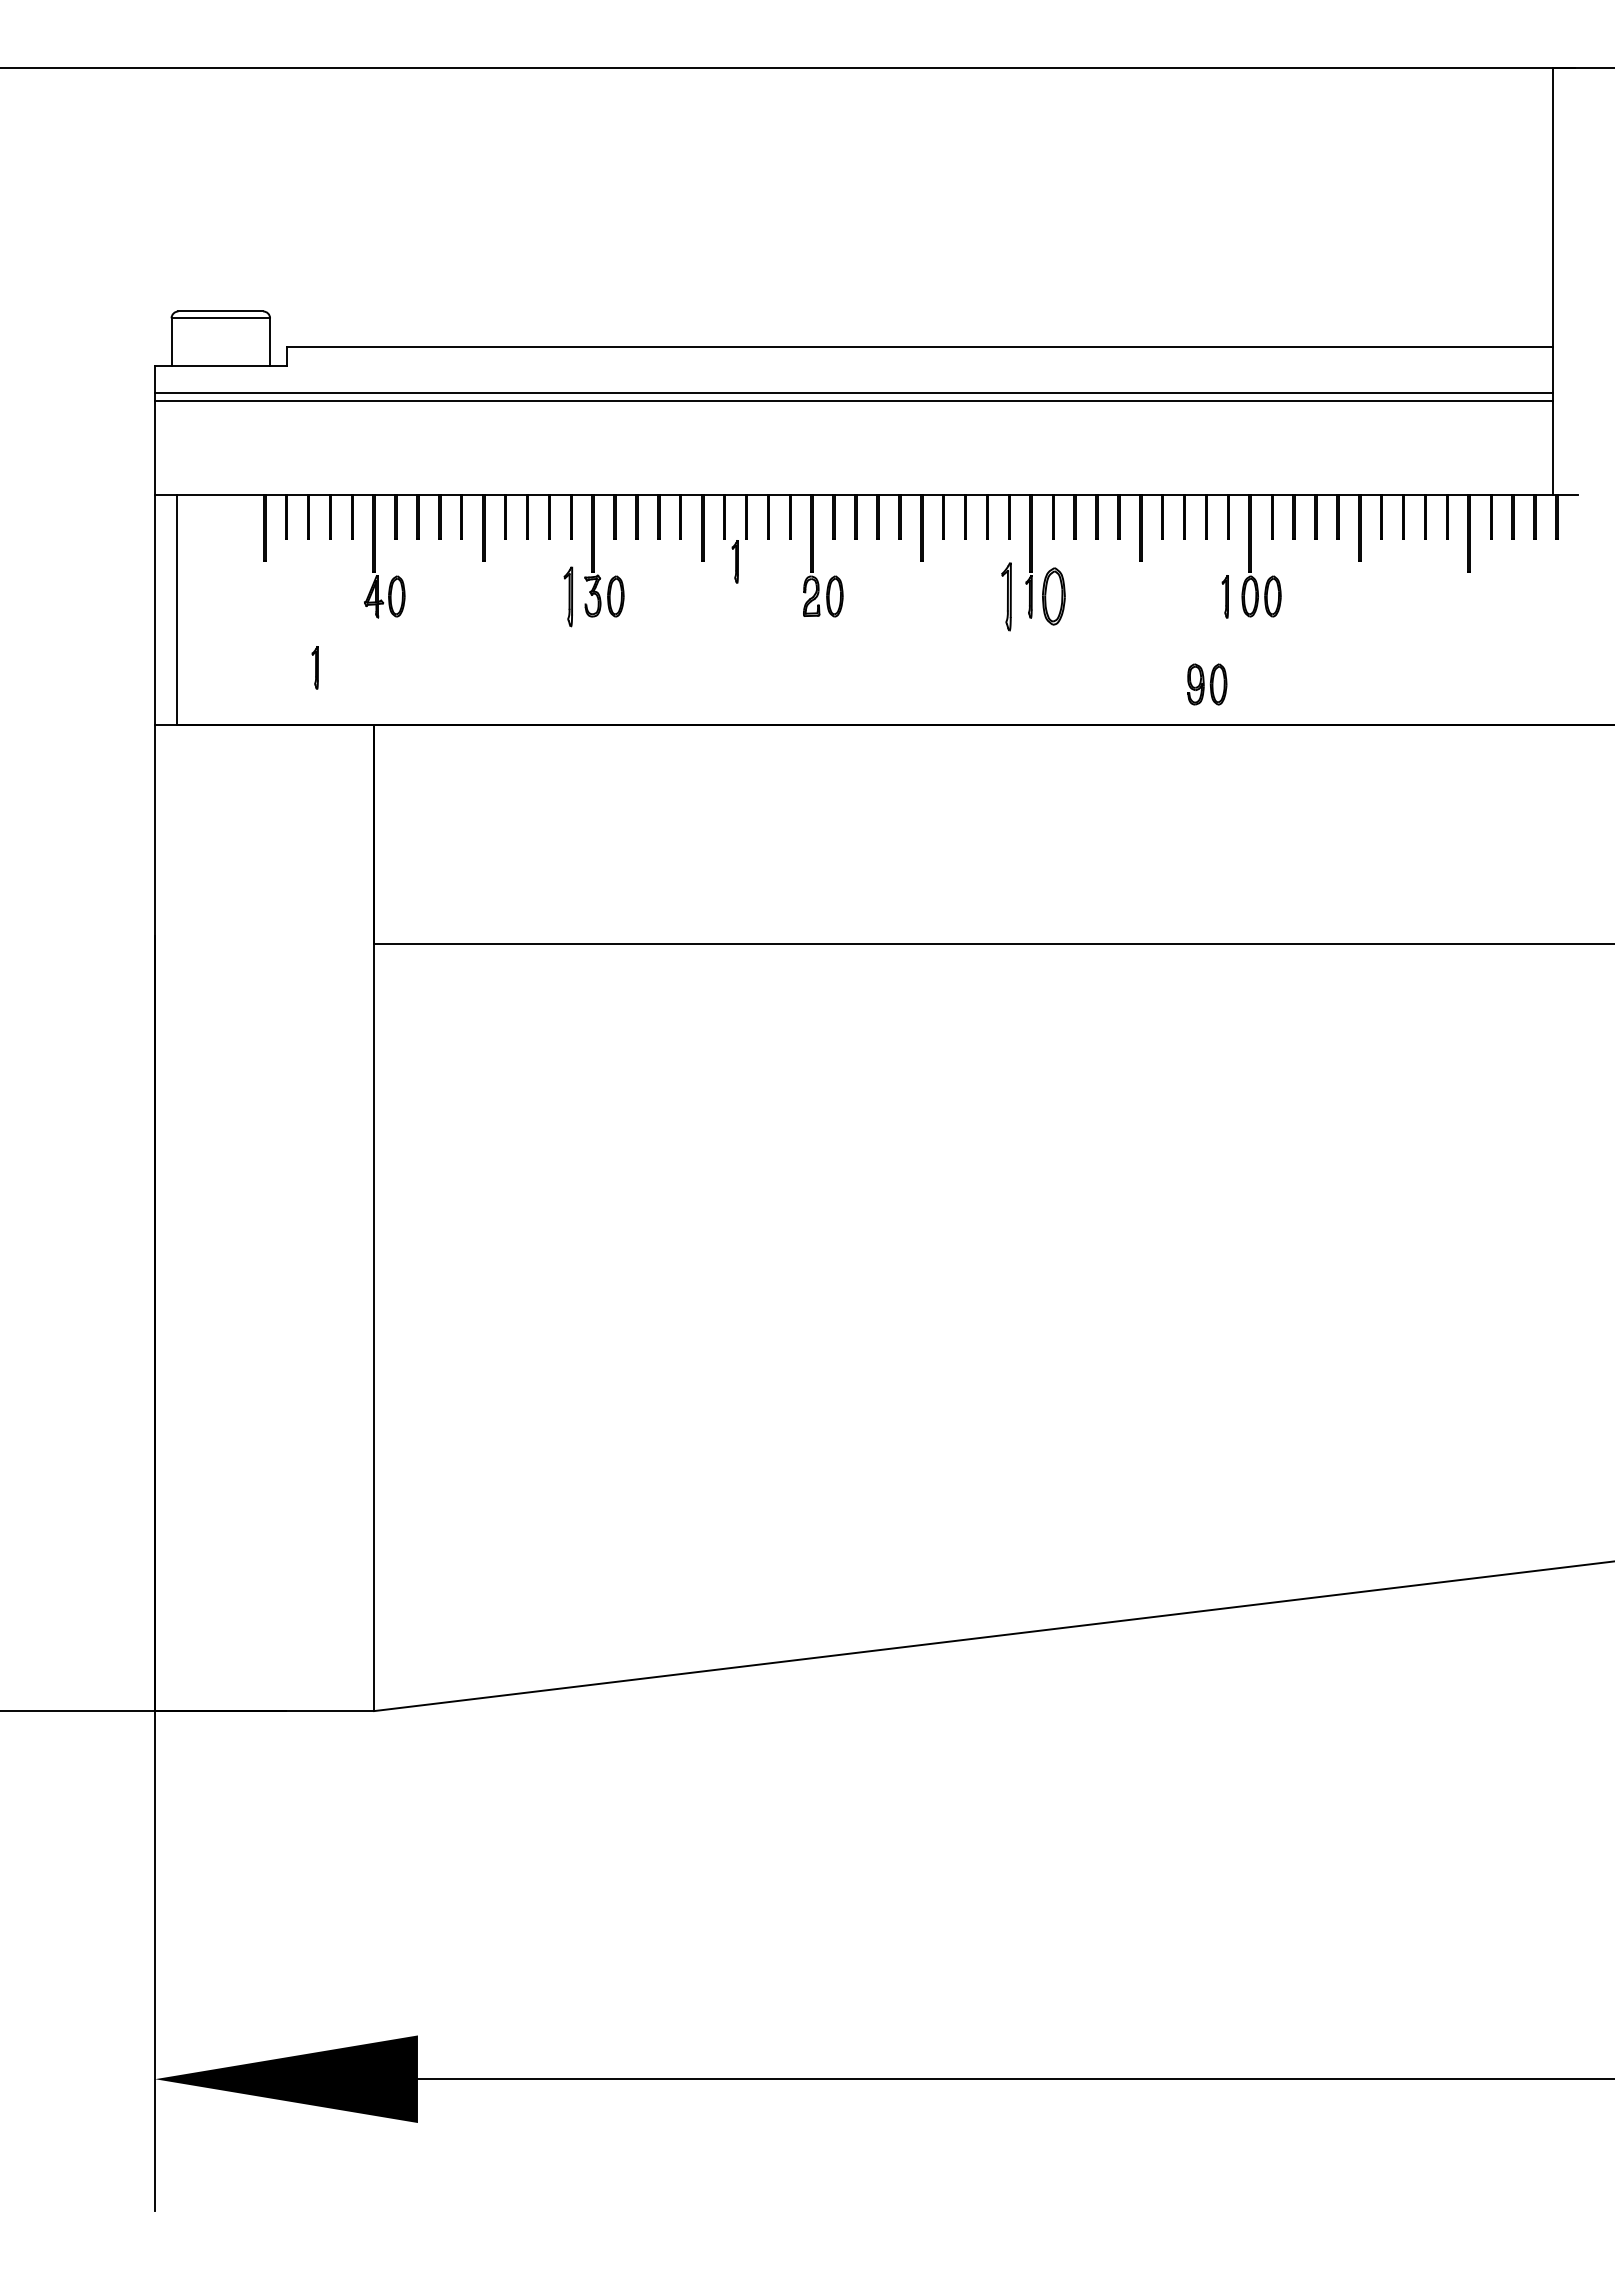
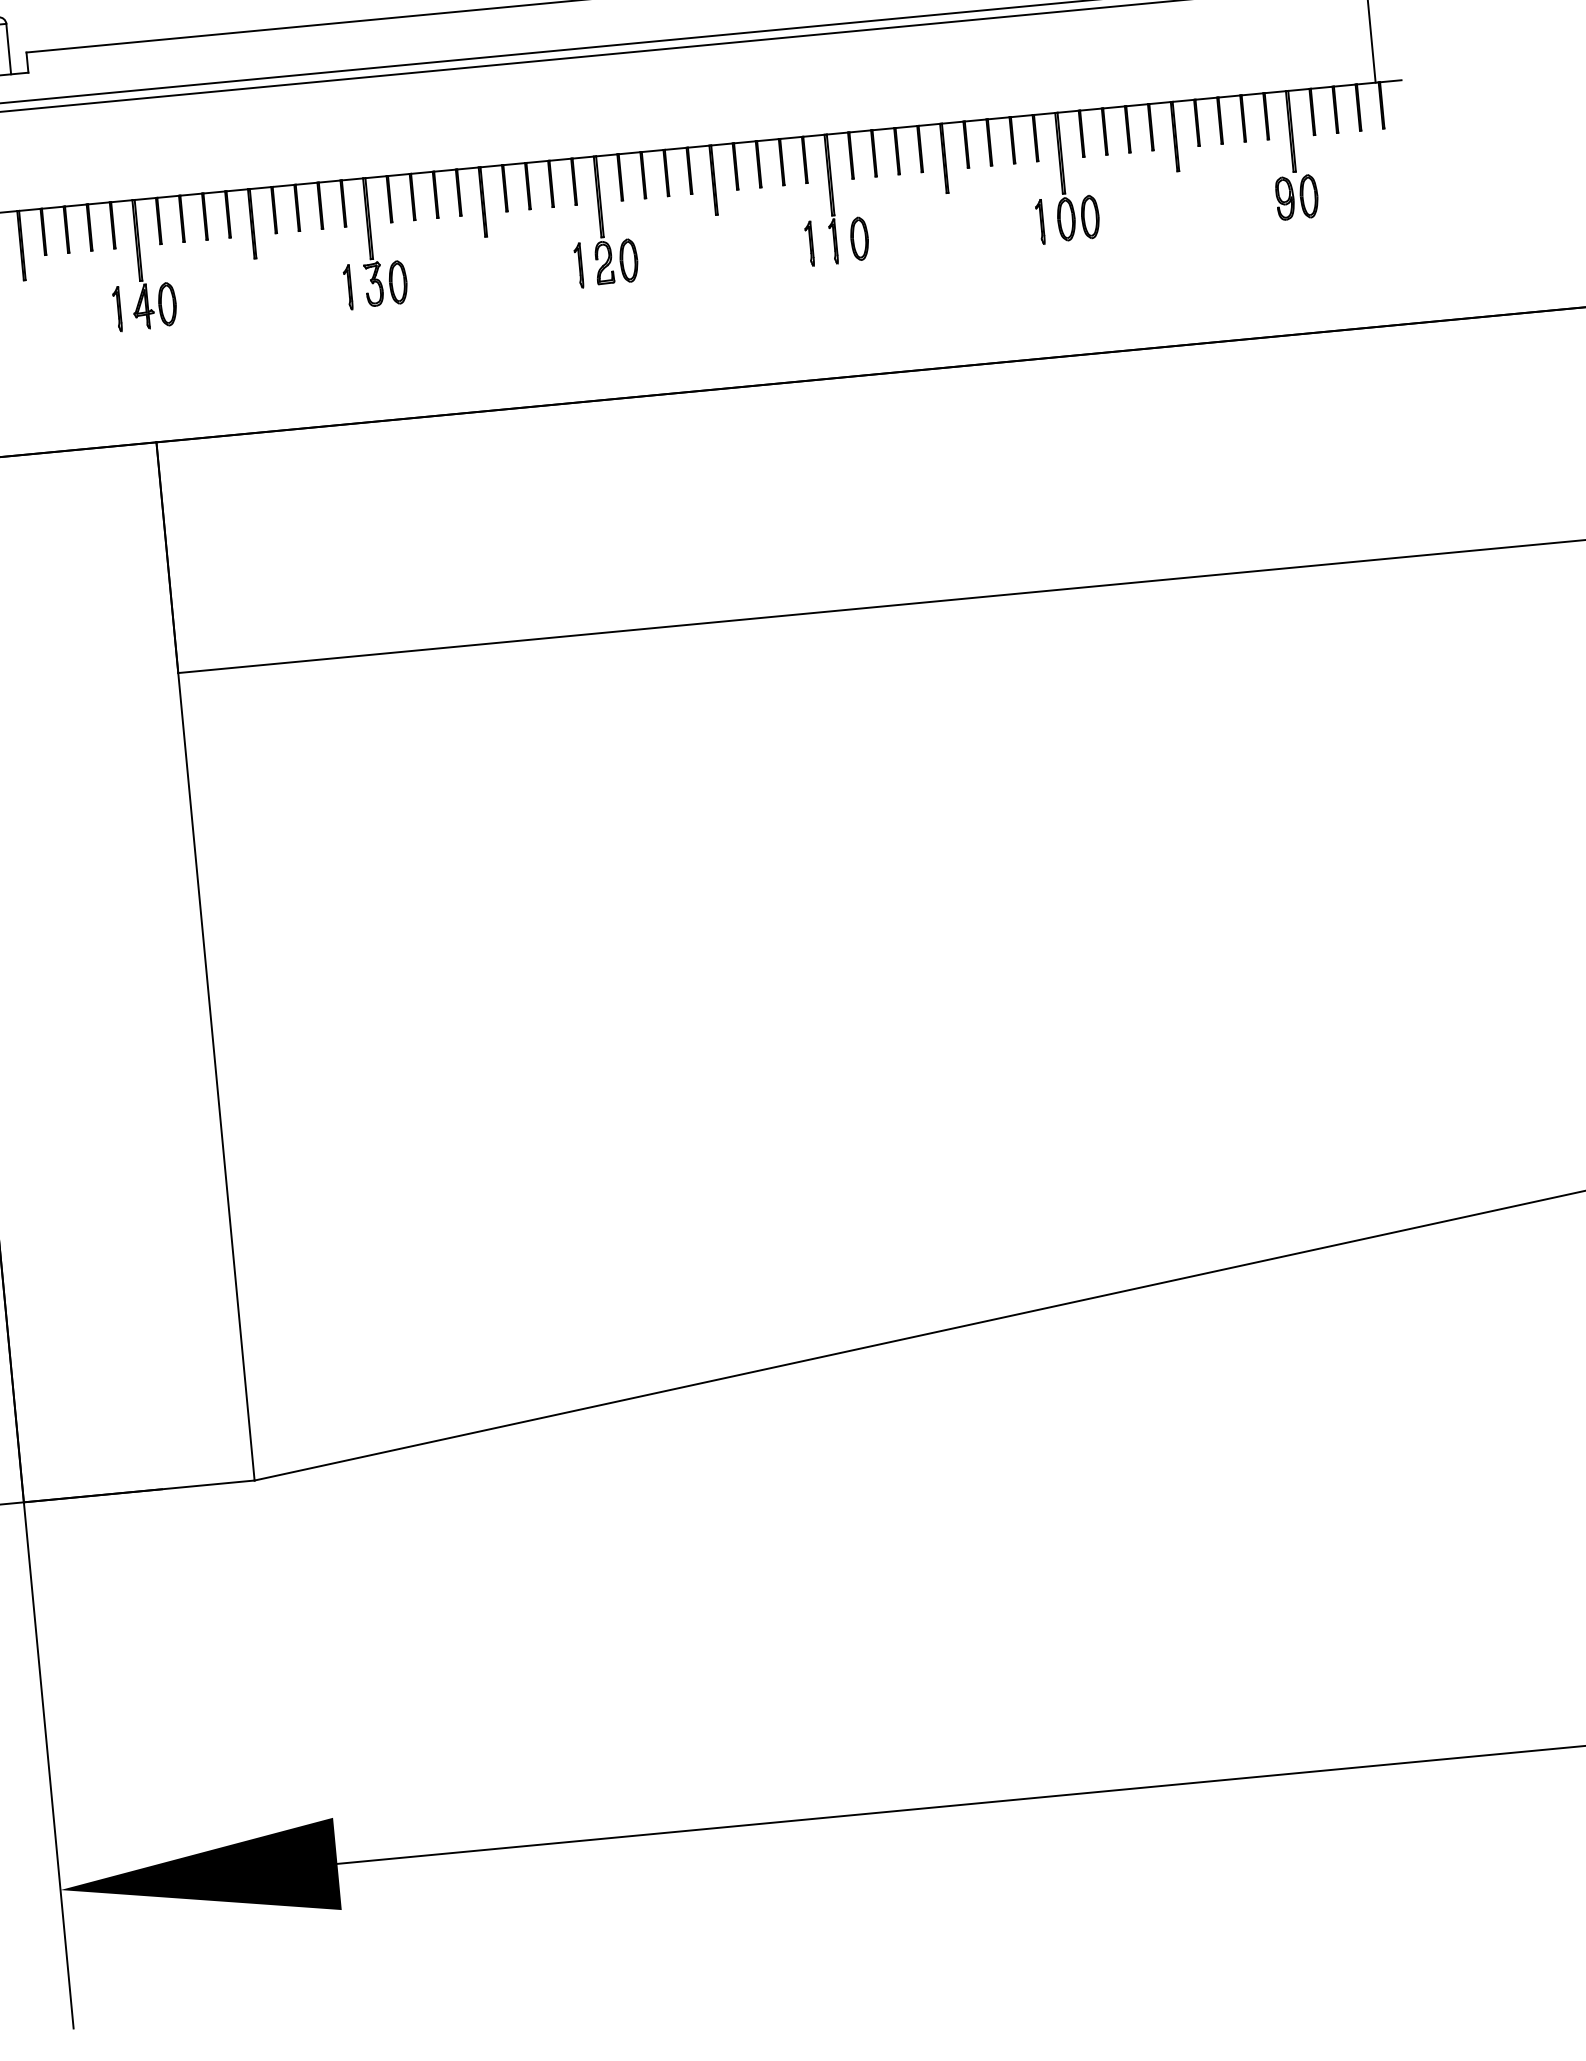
part: (734, 561) -> (577, 265), moved
part: (567, 596) -> (347, 287), size x0.71
part: (1005, 596) -> (808, 243), size x0.62
part: (1053, 596) -> (859, 238), size x0.71
part: (314, 667) -> (116, 309), moved
part: (1207, 684) -> (1297, 197), moved

